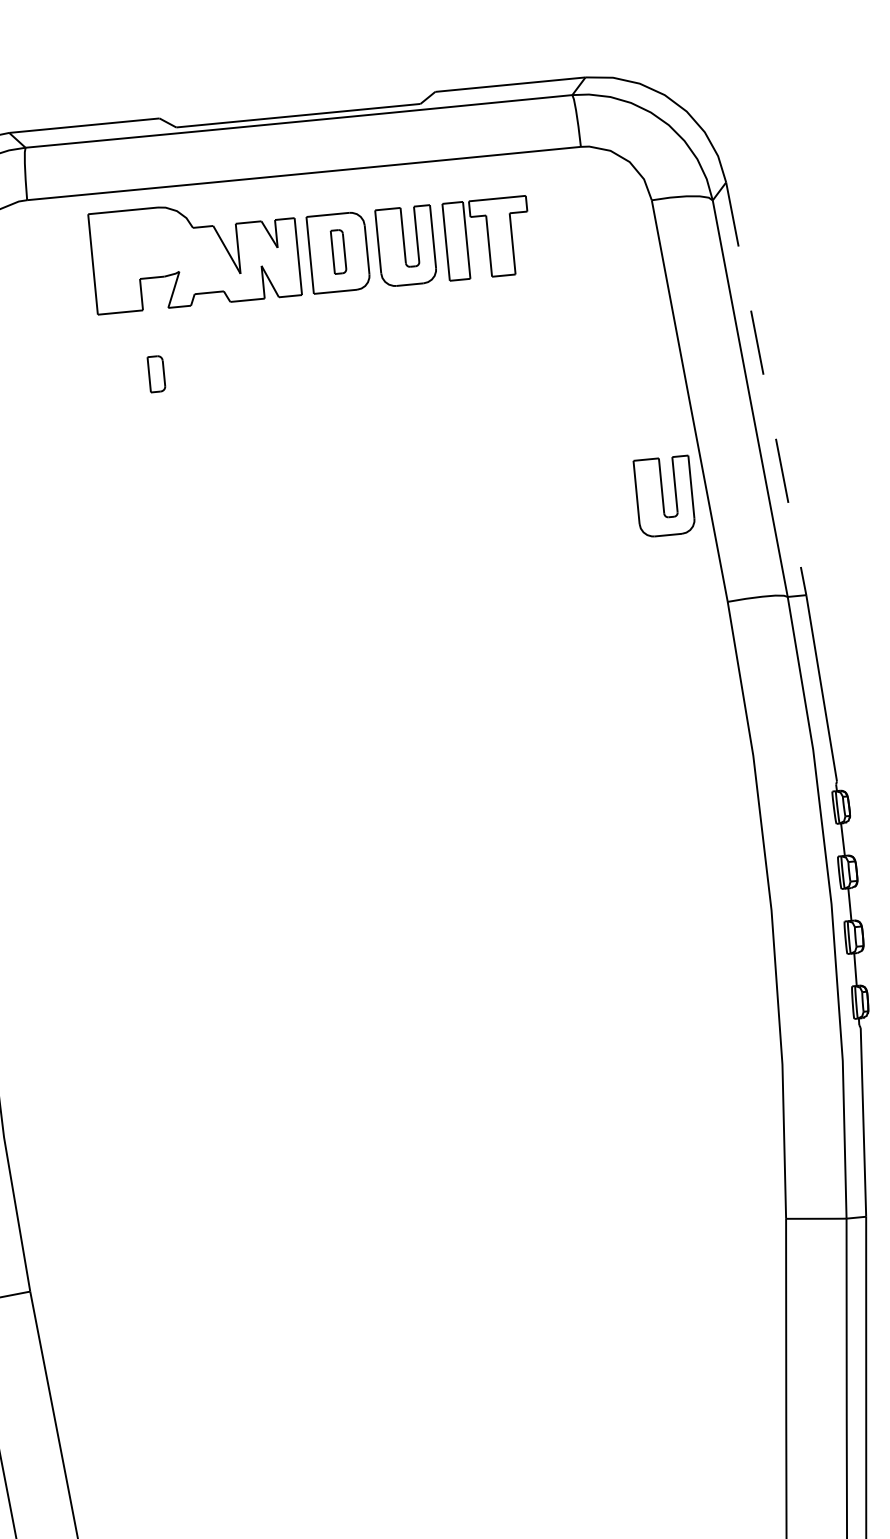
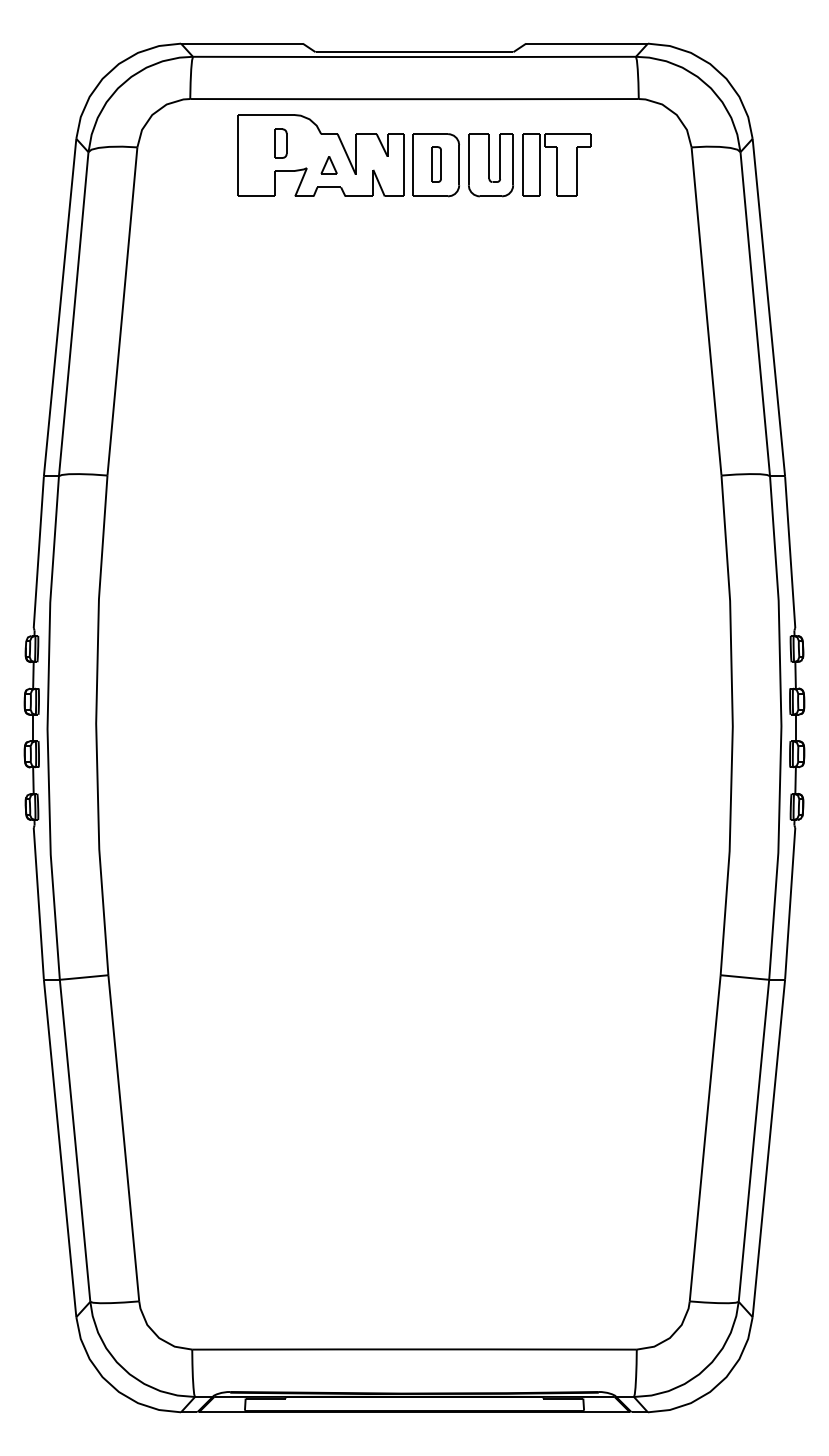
part: (205, 265) -> (328, 165), added
part: (156, 373) -> (280, 143), moved
line: (765, 390) -> (768, 308), dashed -> solid
part: (664, 497) -> (678, 386), removed

